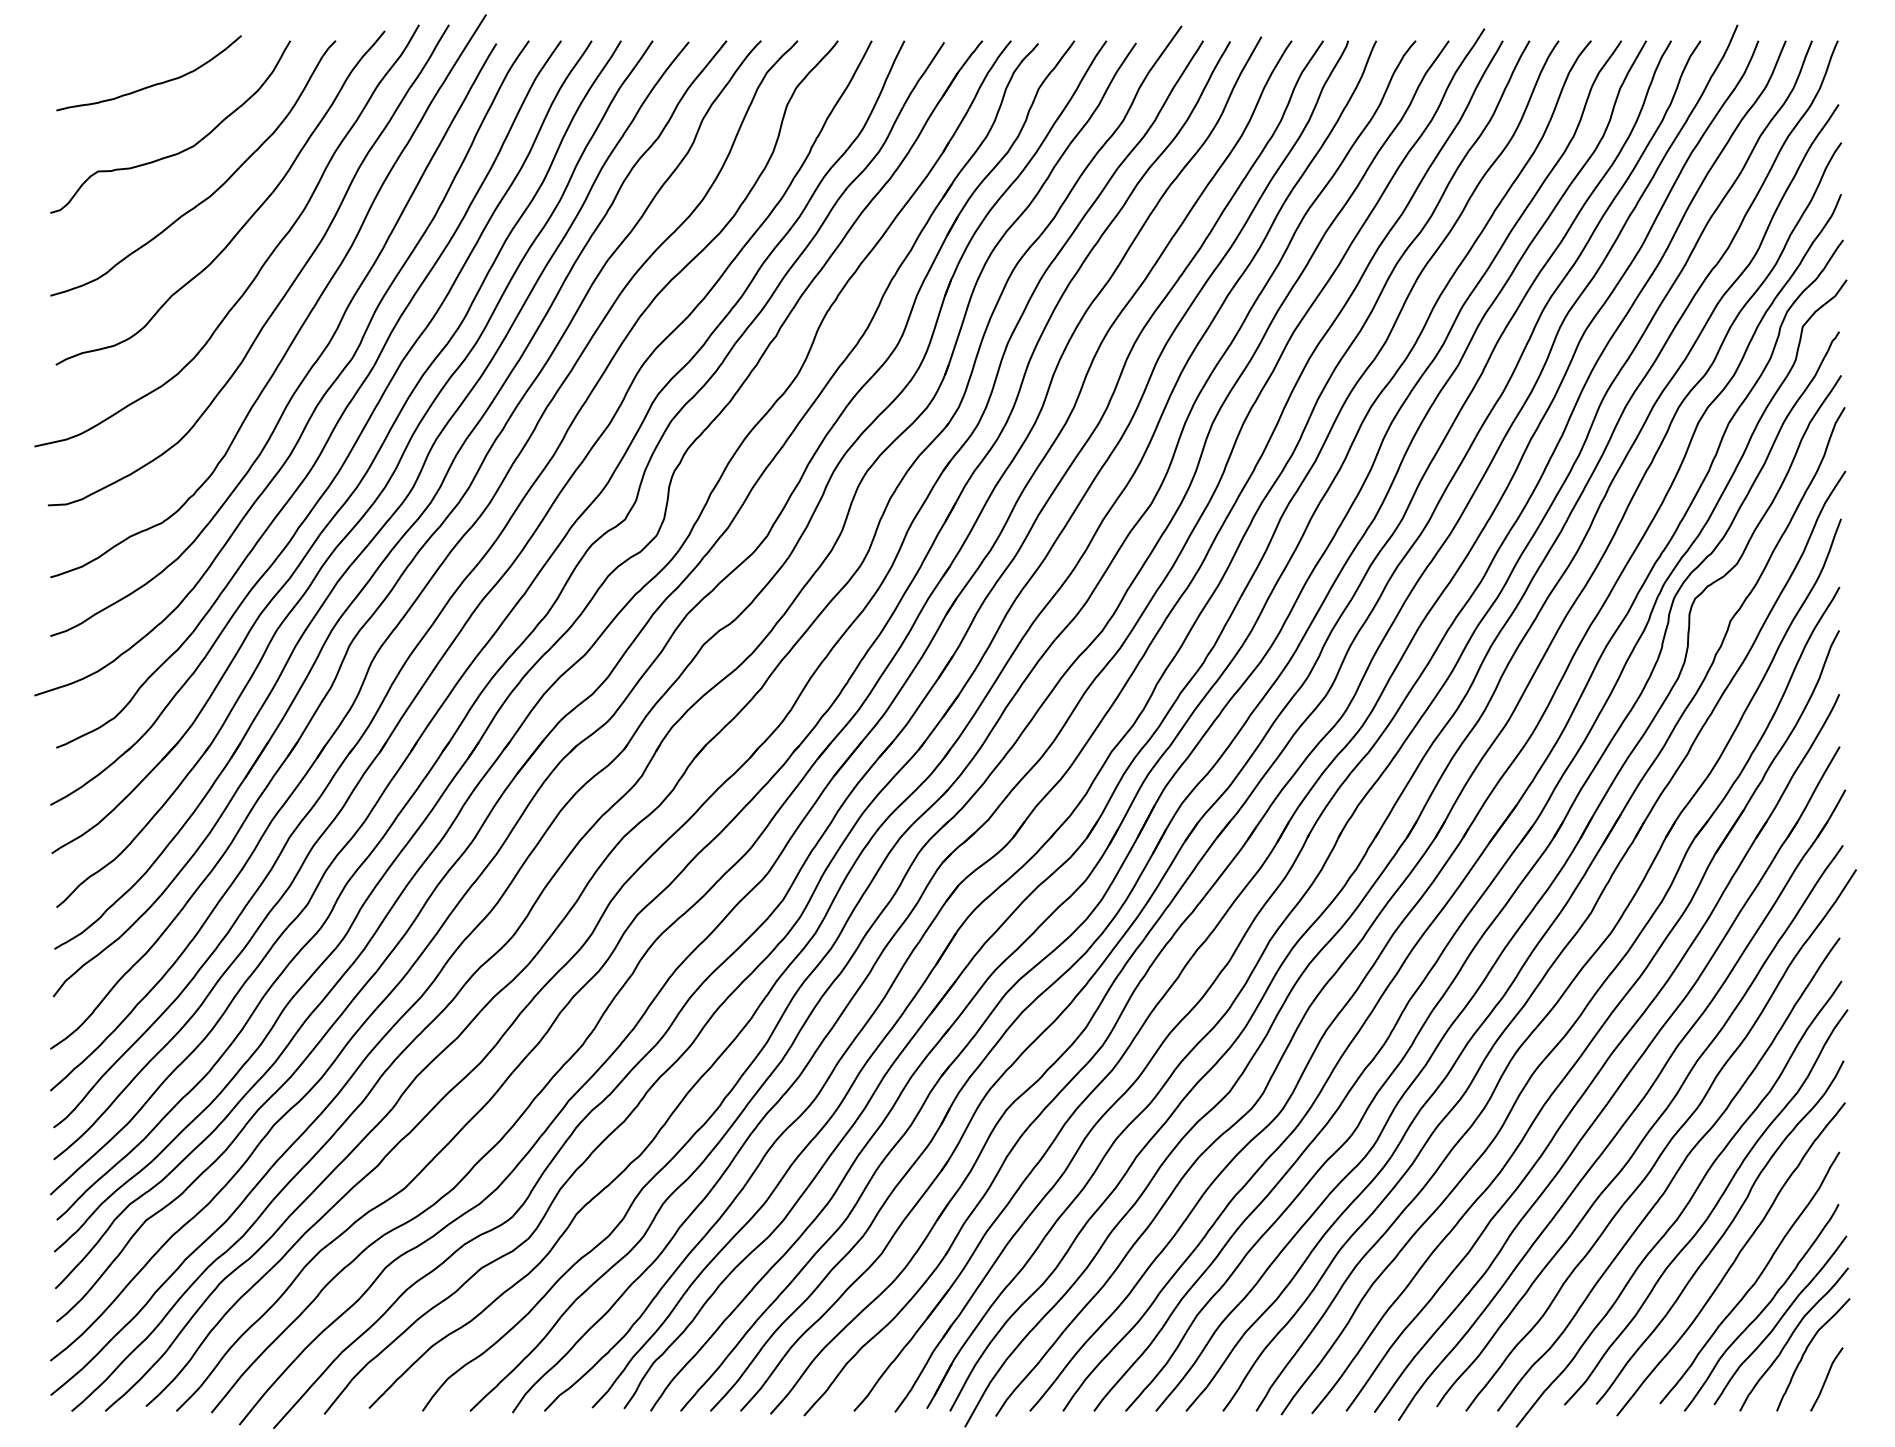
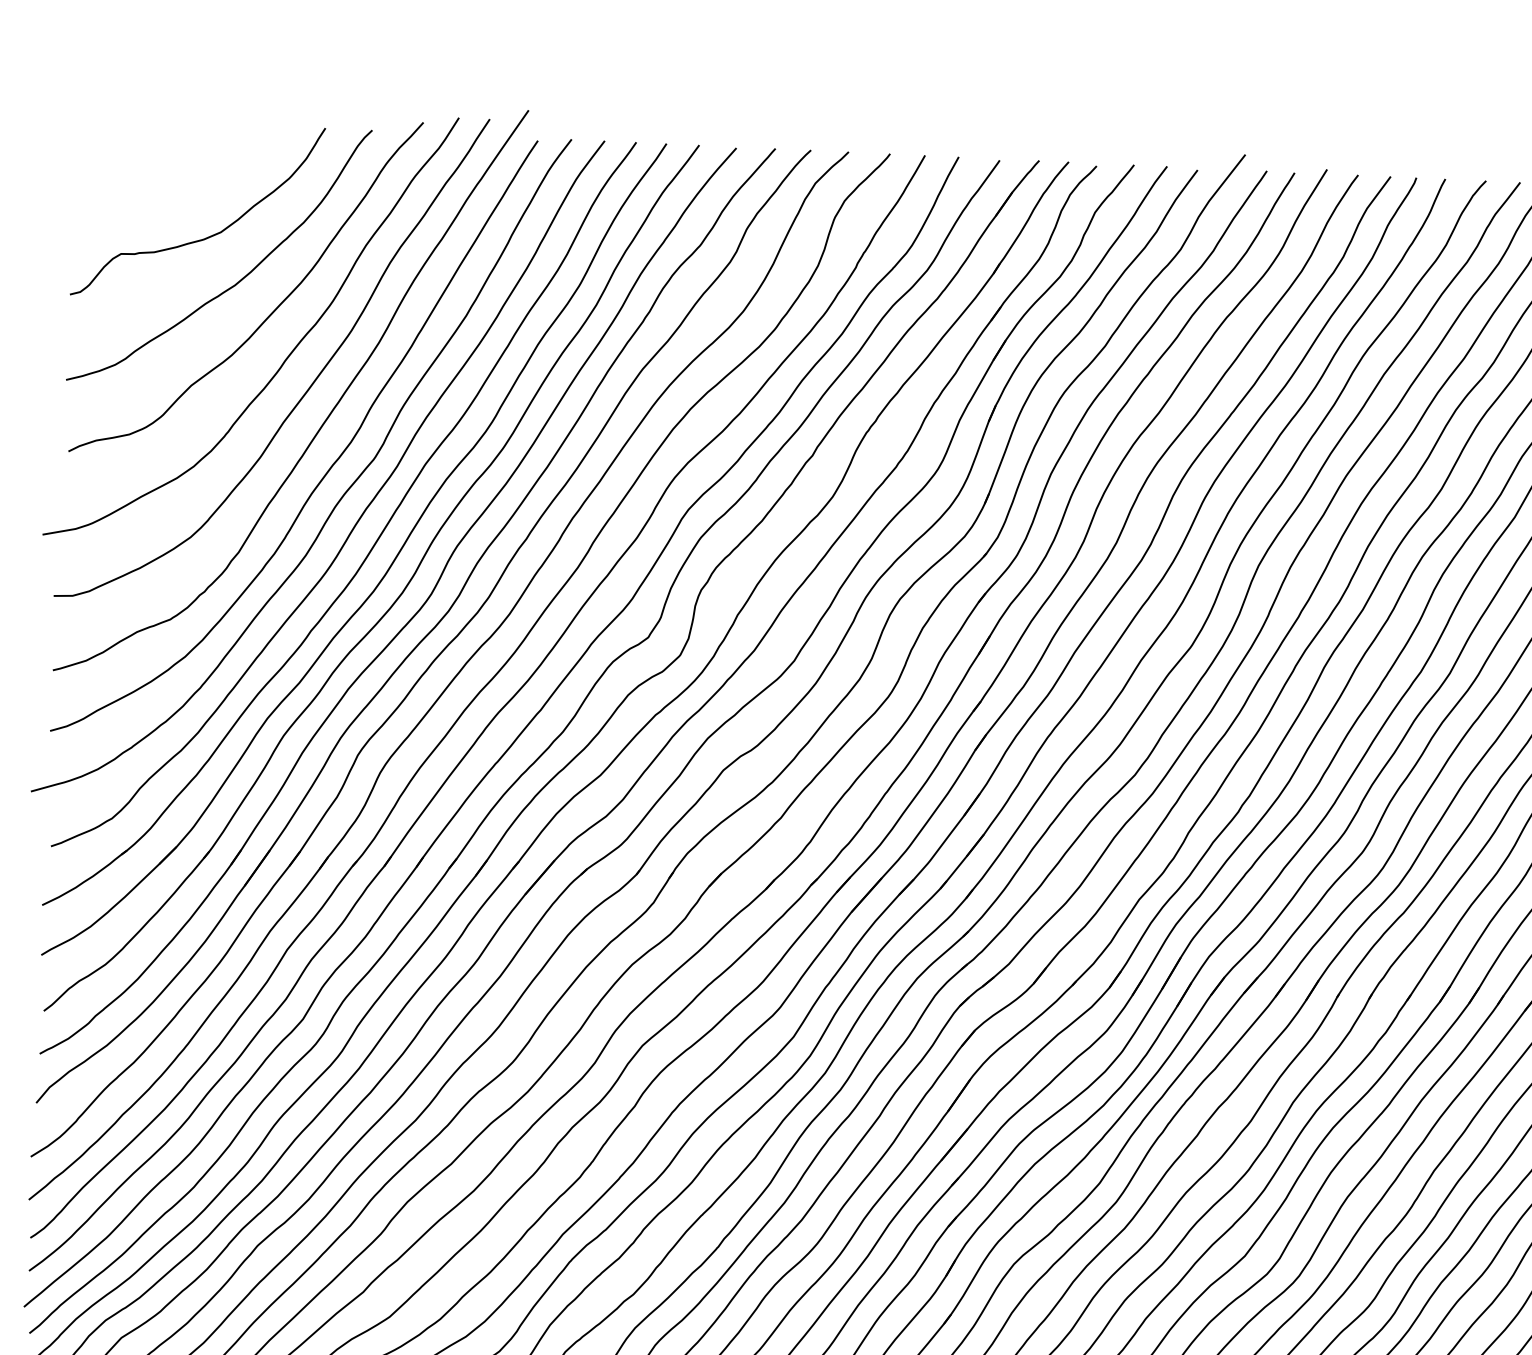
curve: (152, 84) -> (181, 166), removed

